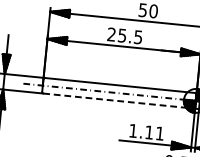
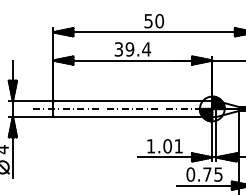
text: (124, 36) -> (132, 49), 25.5 -> 39.4
line: (119, 101) -> (133, 117), dashed -> solid
text: (149, 132) -> (167, 146), 1.11 -> 1.01

